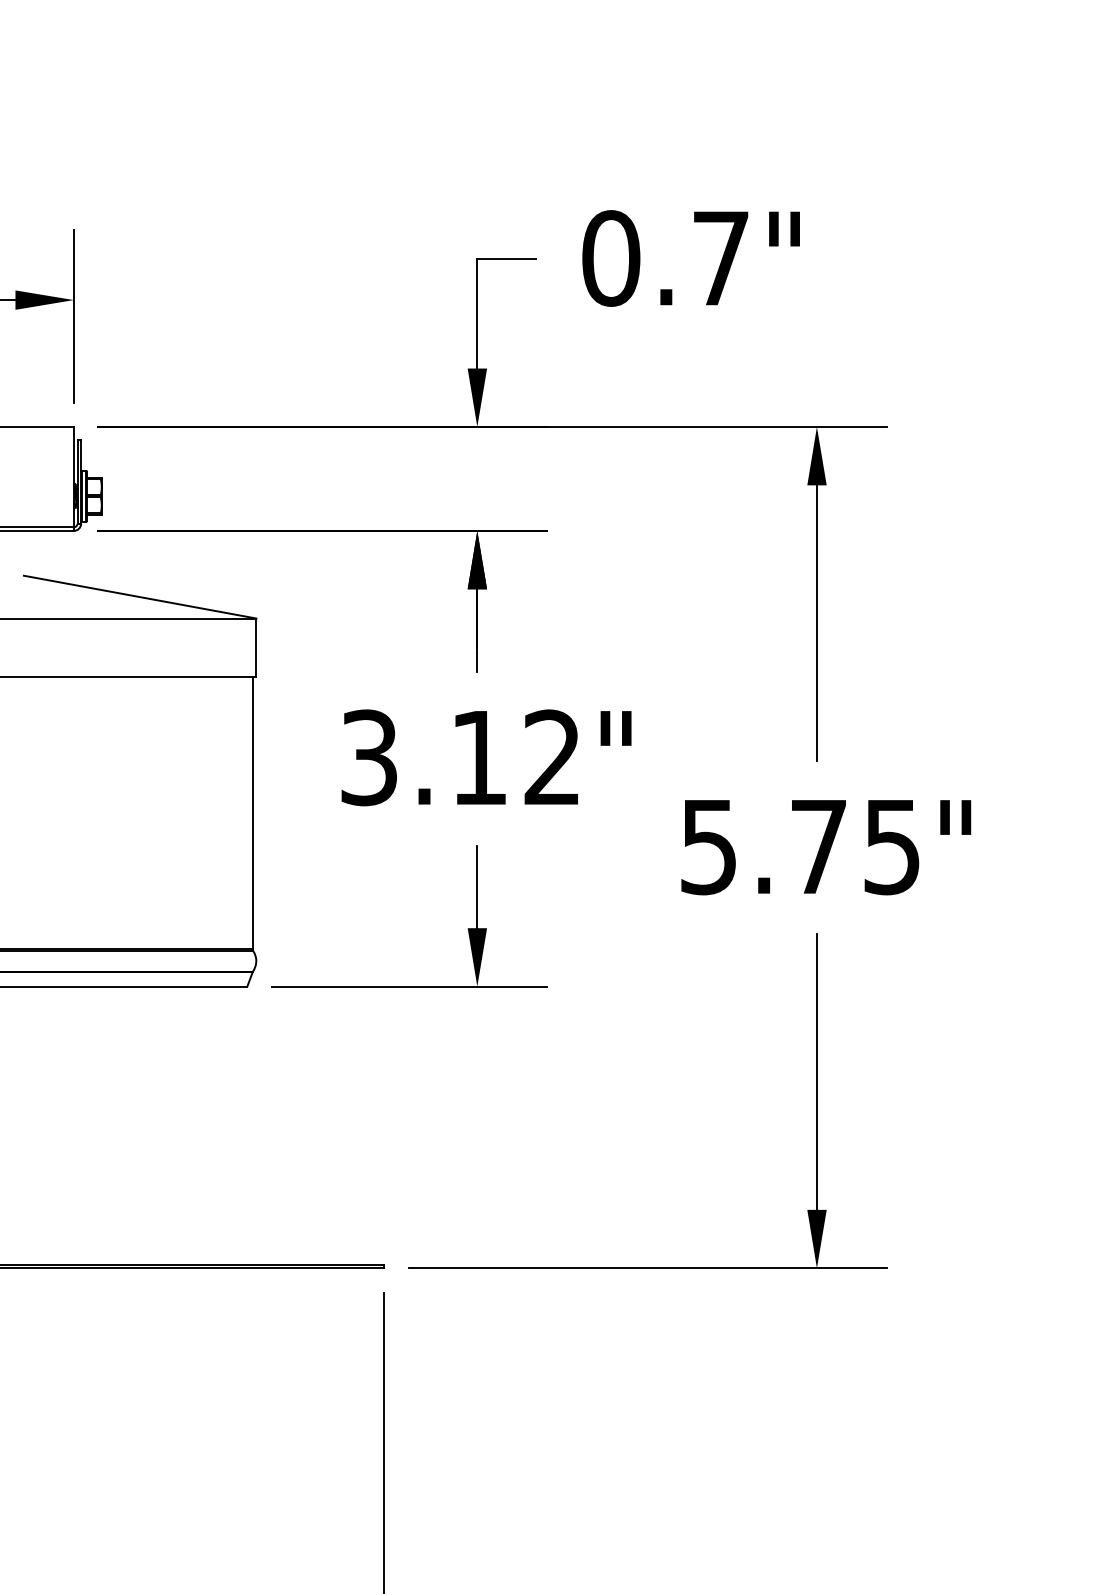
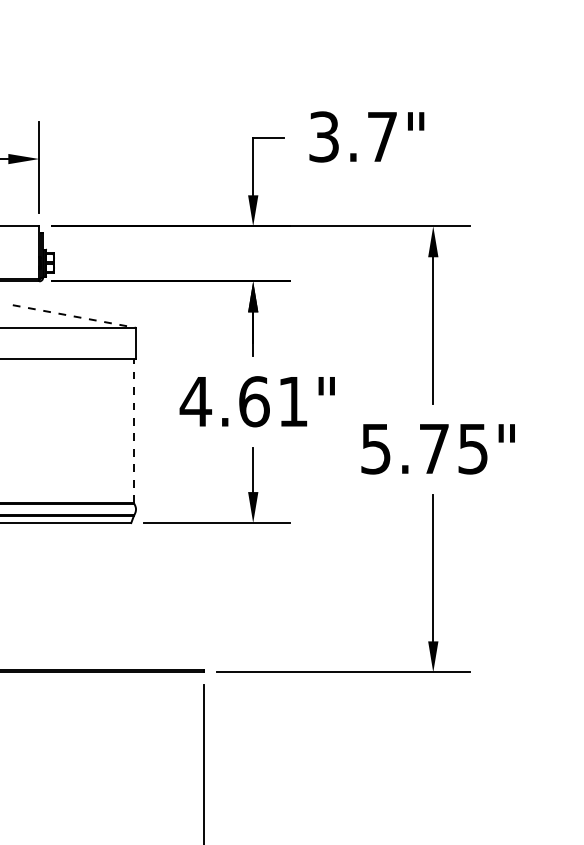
text: (609, 257) -> (323, 136), 0.7" -> 3.7"
line: (140, 597) -> (74, 316), solid -> dashed
text: (459, 757) -> (243, 401), 3.12" -> 4.61"
line: (253, 812) -> (134, 430), solid -> dashed

